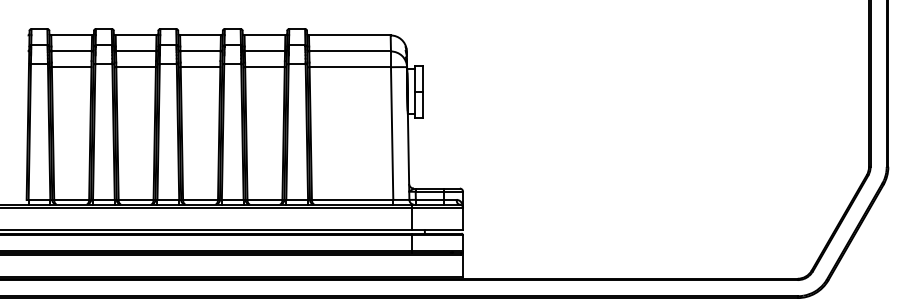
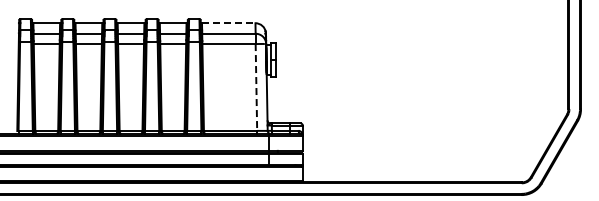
line: (349, 35) -> (228, 23), solid -> dashed
line: (392, 133) -> (256, 87), solid -> dashed

